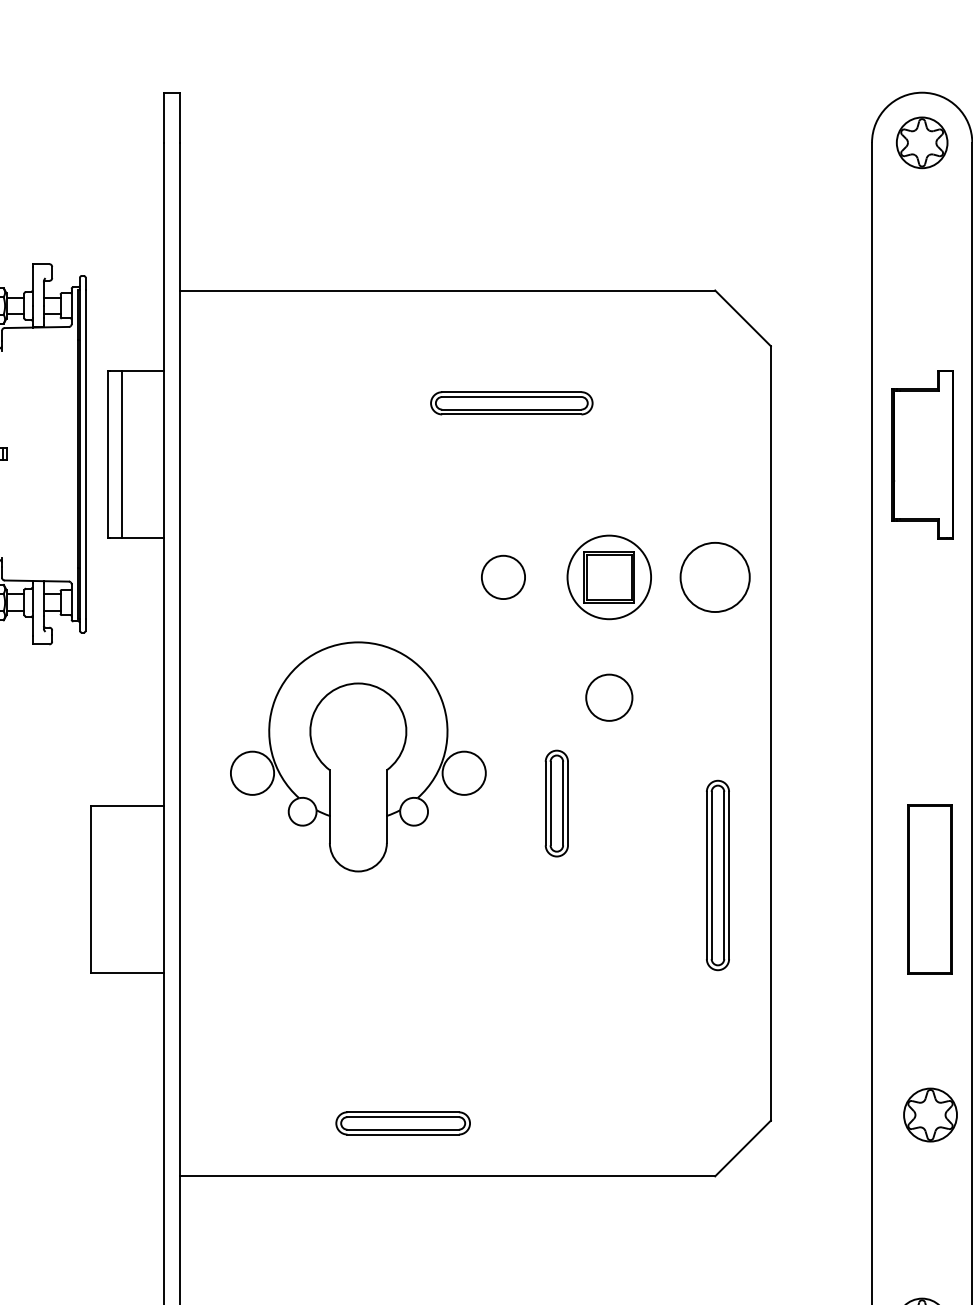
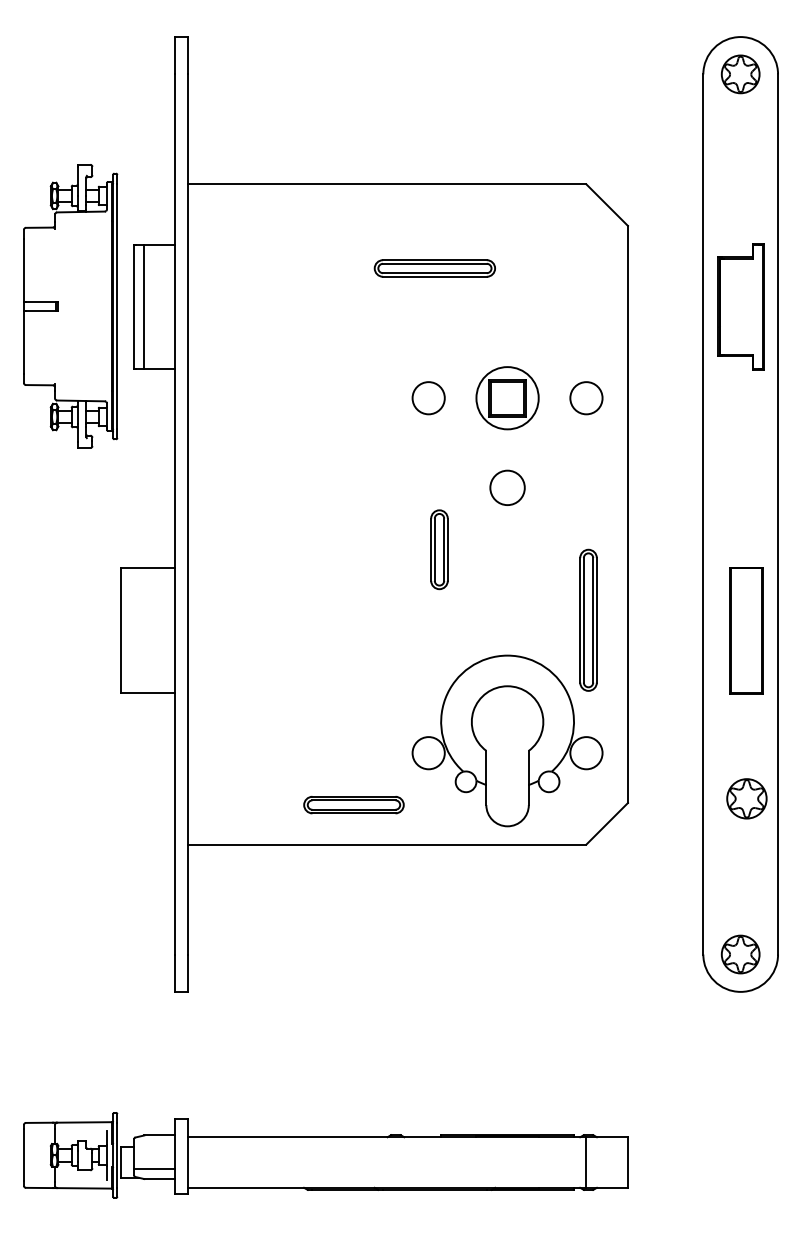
circle: (715, 577) -> (586, 398), size x0.62
part: (358, 756) -> (507, 740), moved
part: (556, 803) -> (439, 549), moved

